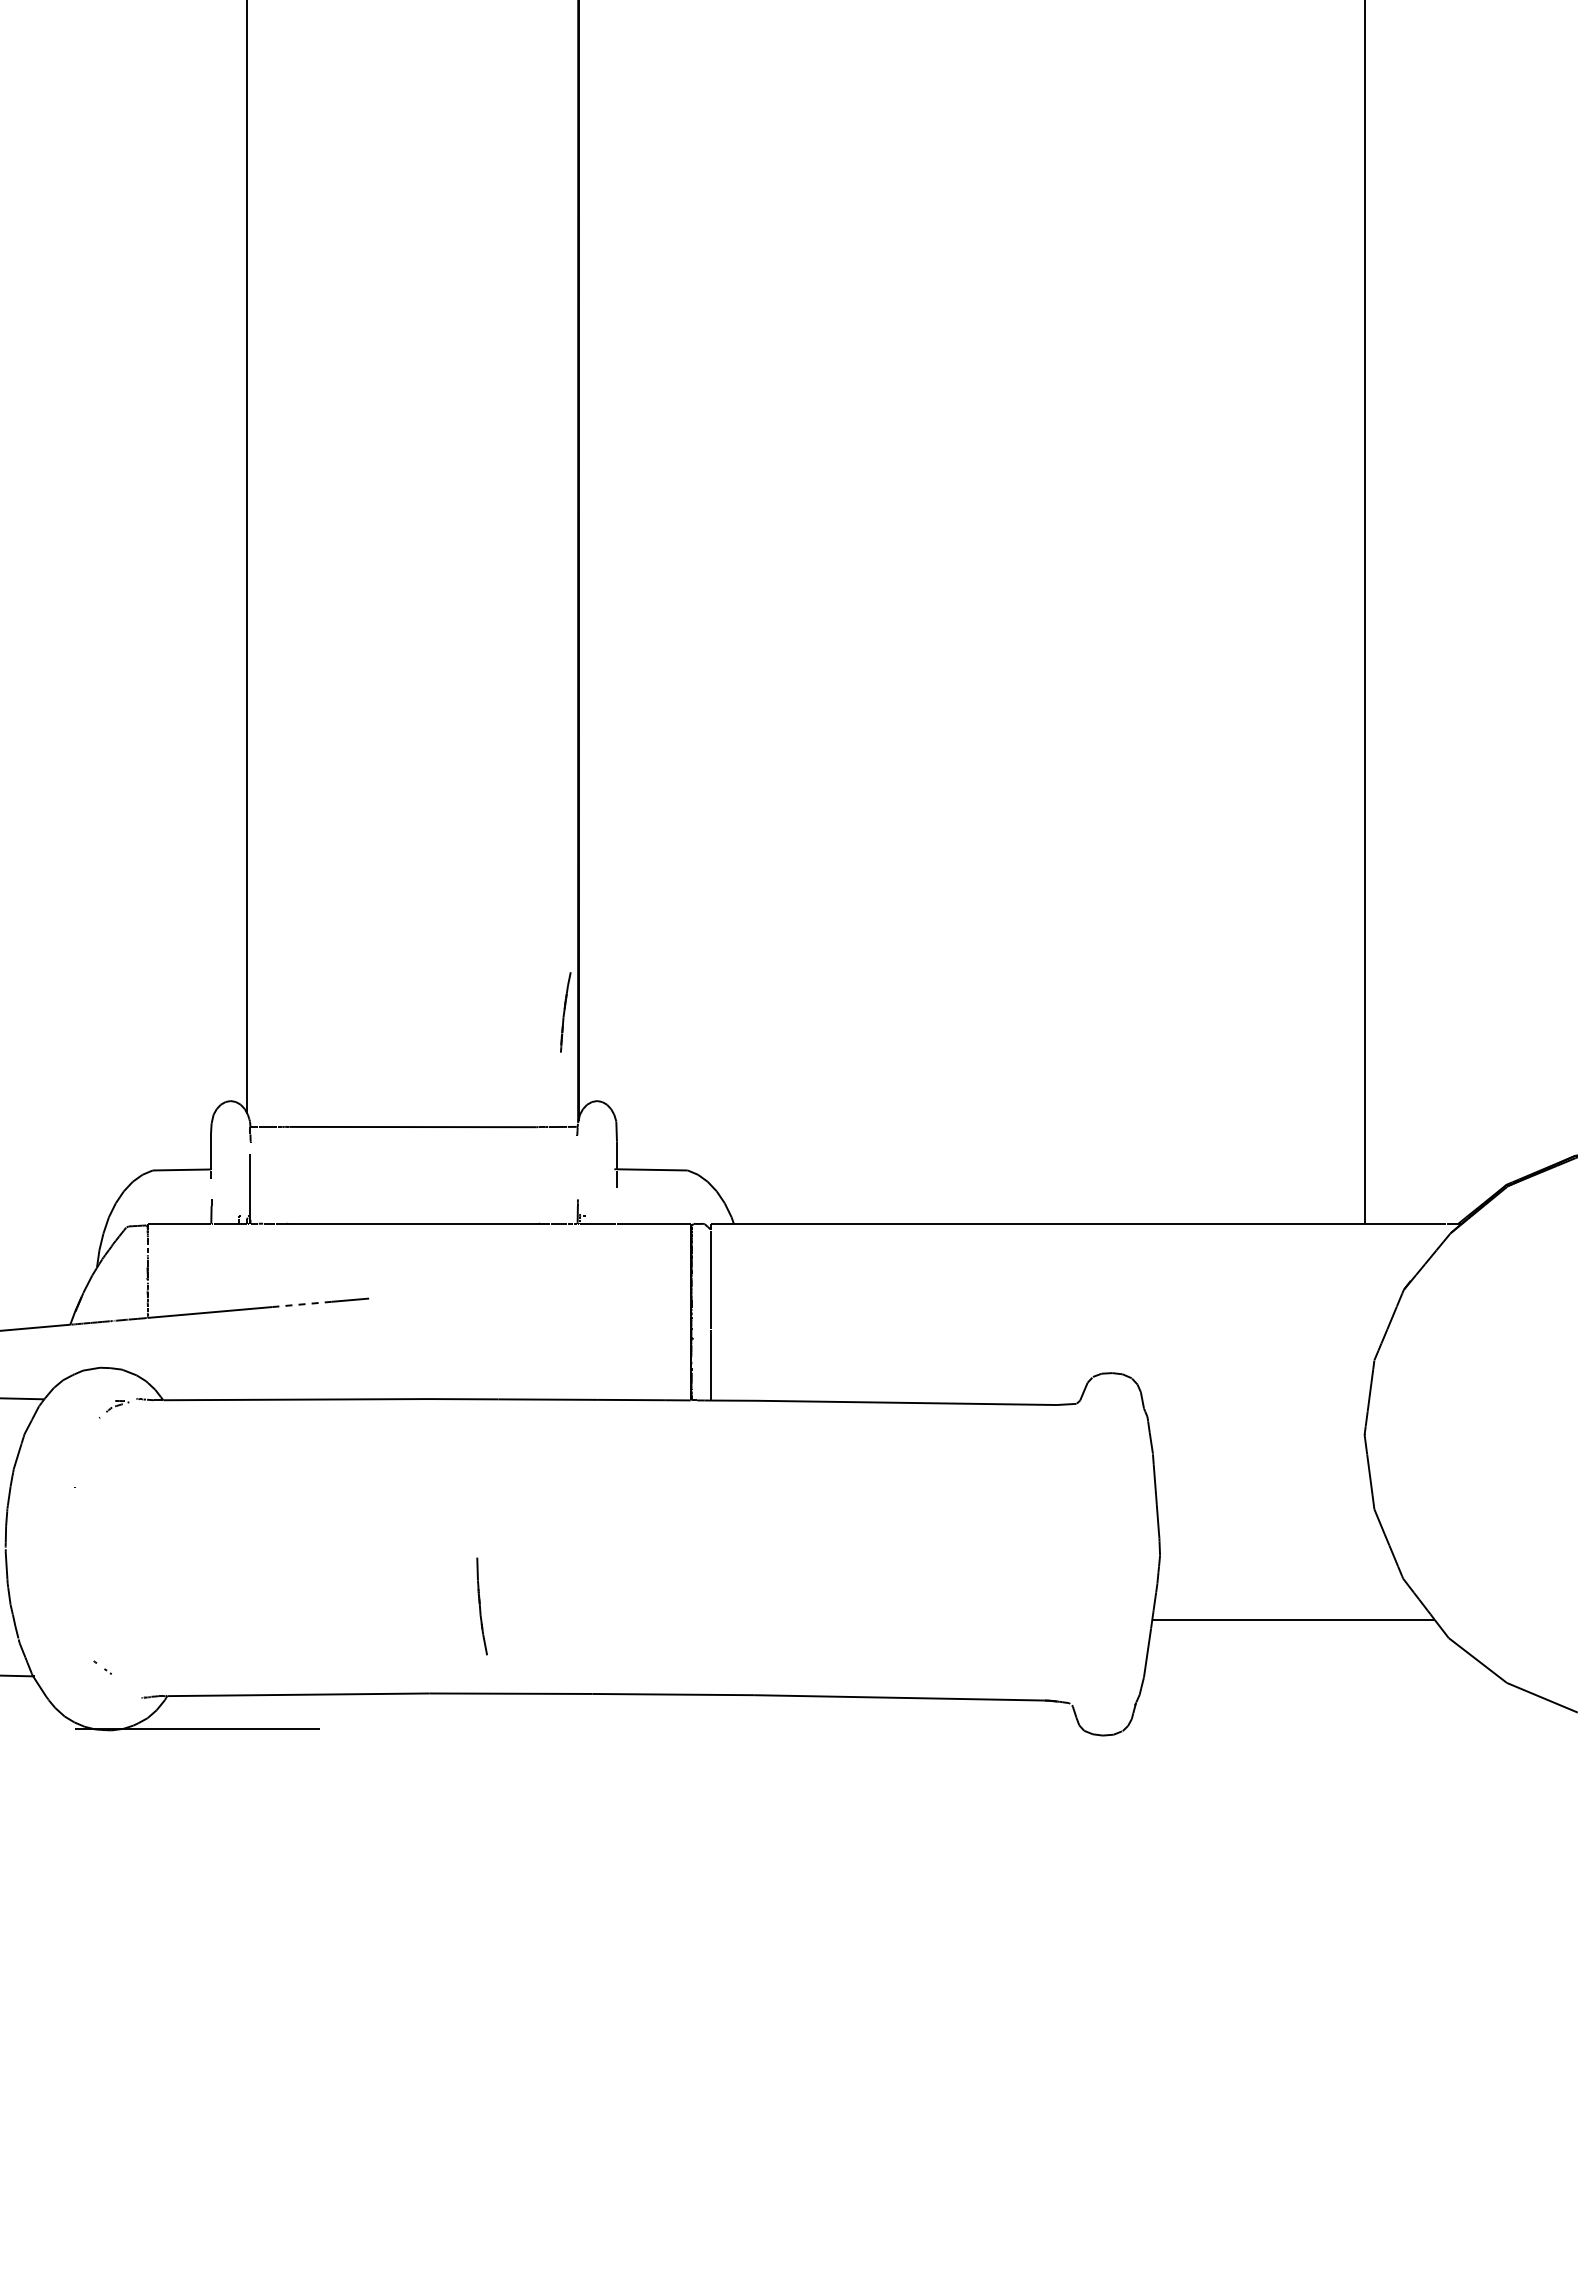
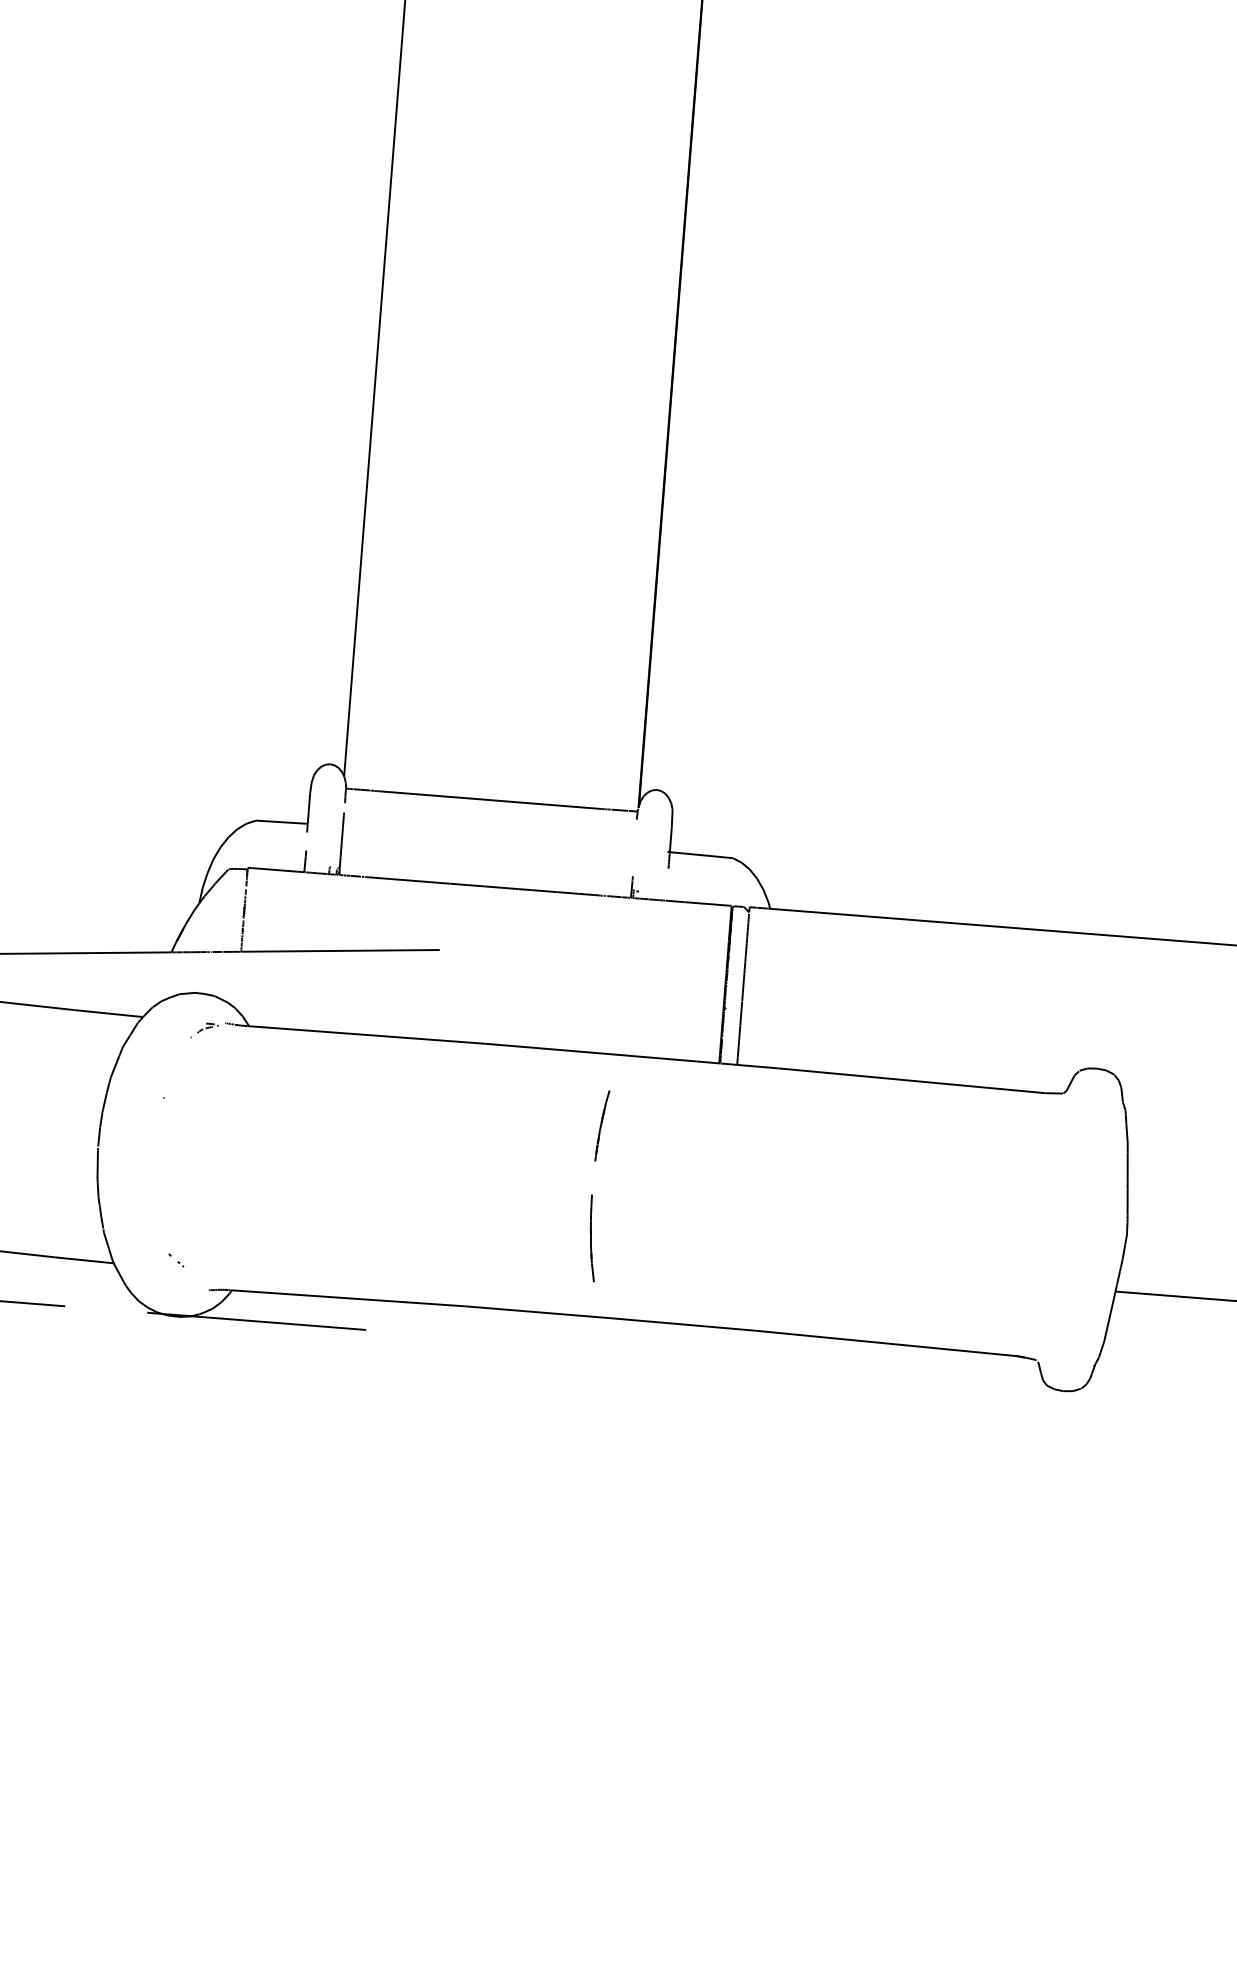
part: (565, 1012) -> (602, 1126), moved
line: (301, 1304) -> (379, 950), dashed -> solid
part: (481, 1606) -> (592, 1238), moved

